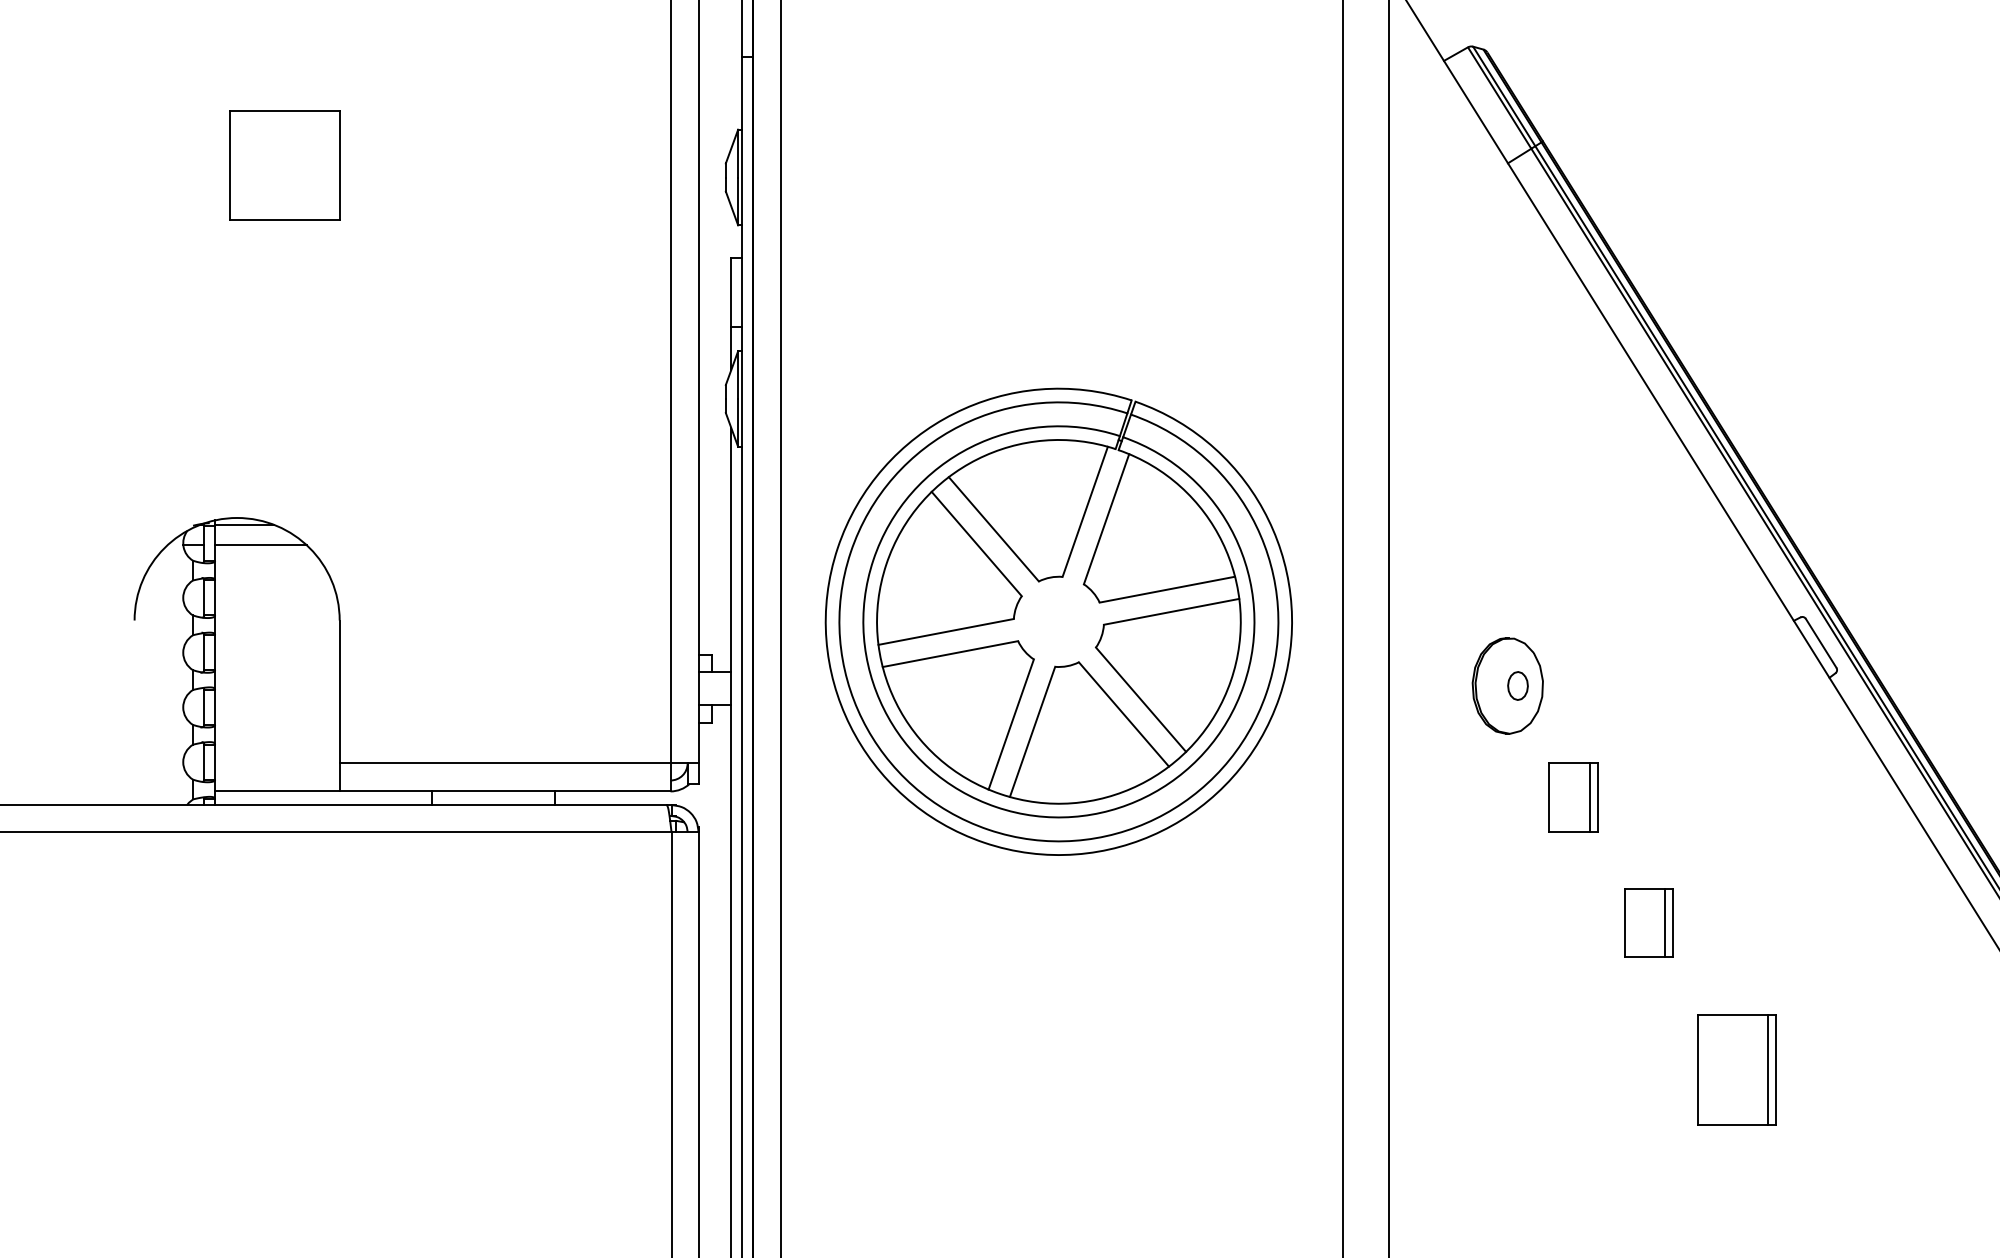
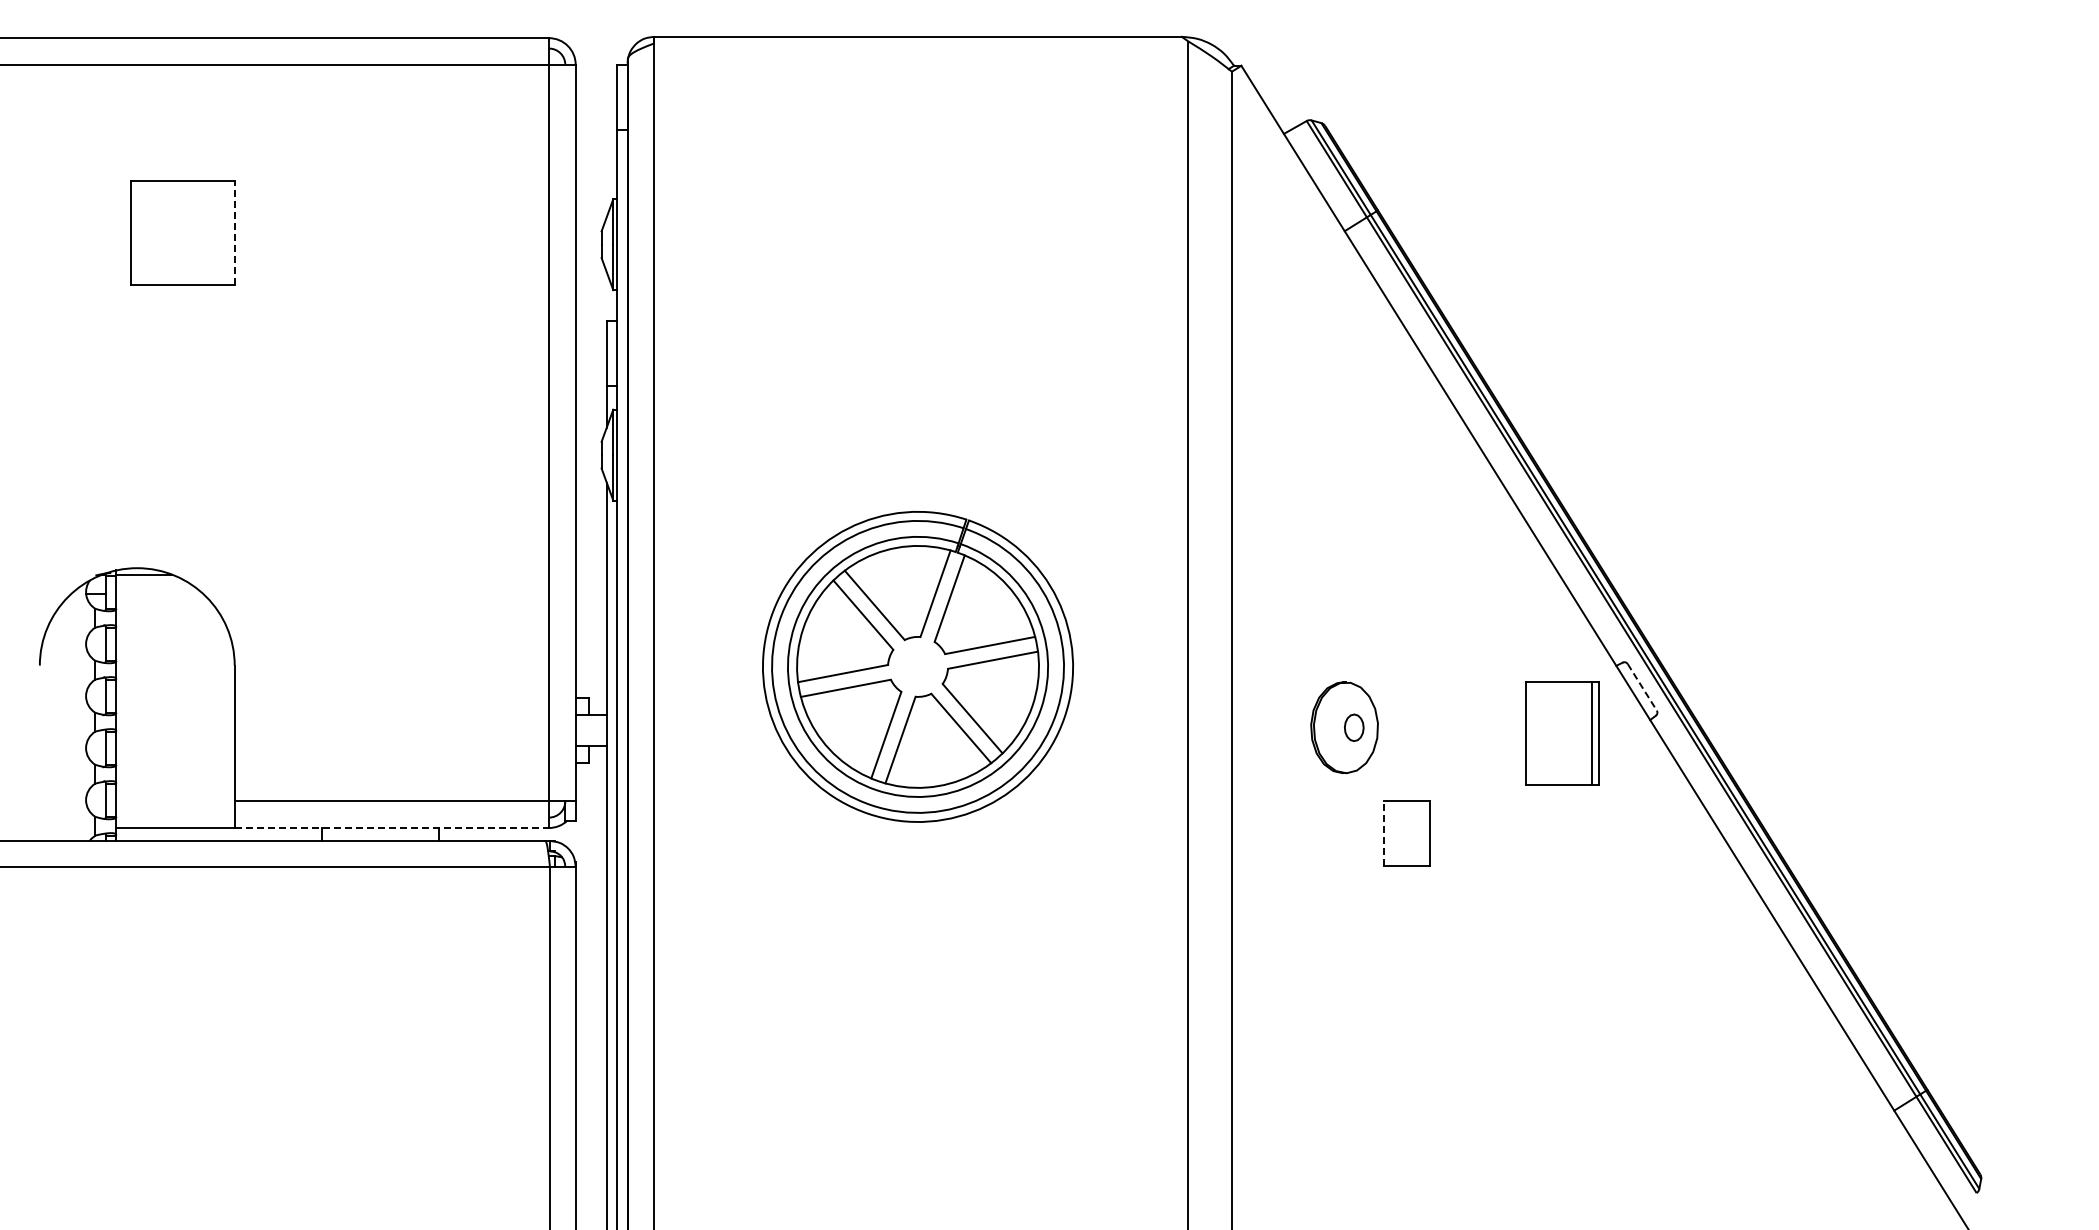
line: (339, 165) -> (234, 233), solid -> dashed
line: (260, 545) -> (159, 594), removed
part: (1058, 621) -> (917, 666), size x0.7
line: (1821, 643) -> (1642, 687), solid -> dashed
line: (505, 790) -> (392, 827), solid -> dashed
line: (1549, 797) -> (1384, 833), solid -> dashed
line: (1589, 797) -> (1422, 833), removed
part: (1648, 922) -> (1478, 952), removed
part: (1737, 1069) -> (1562, 733), moved

